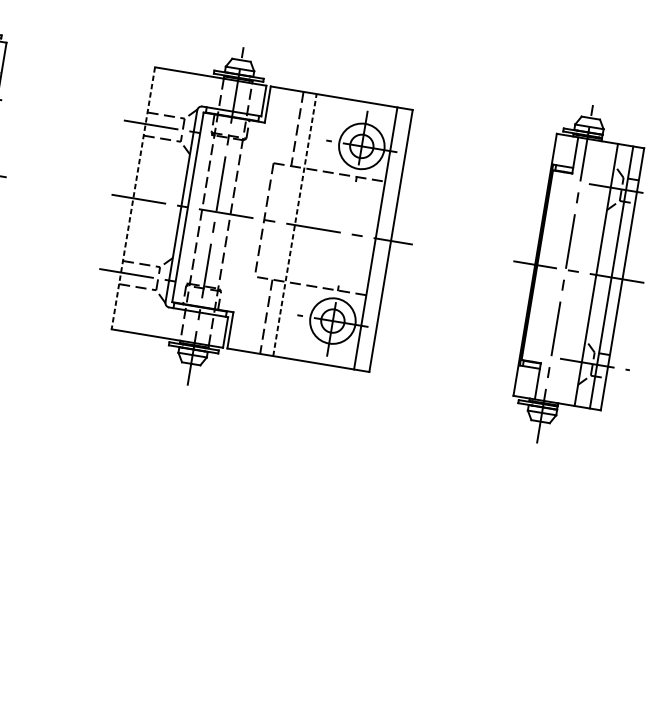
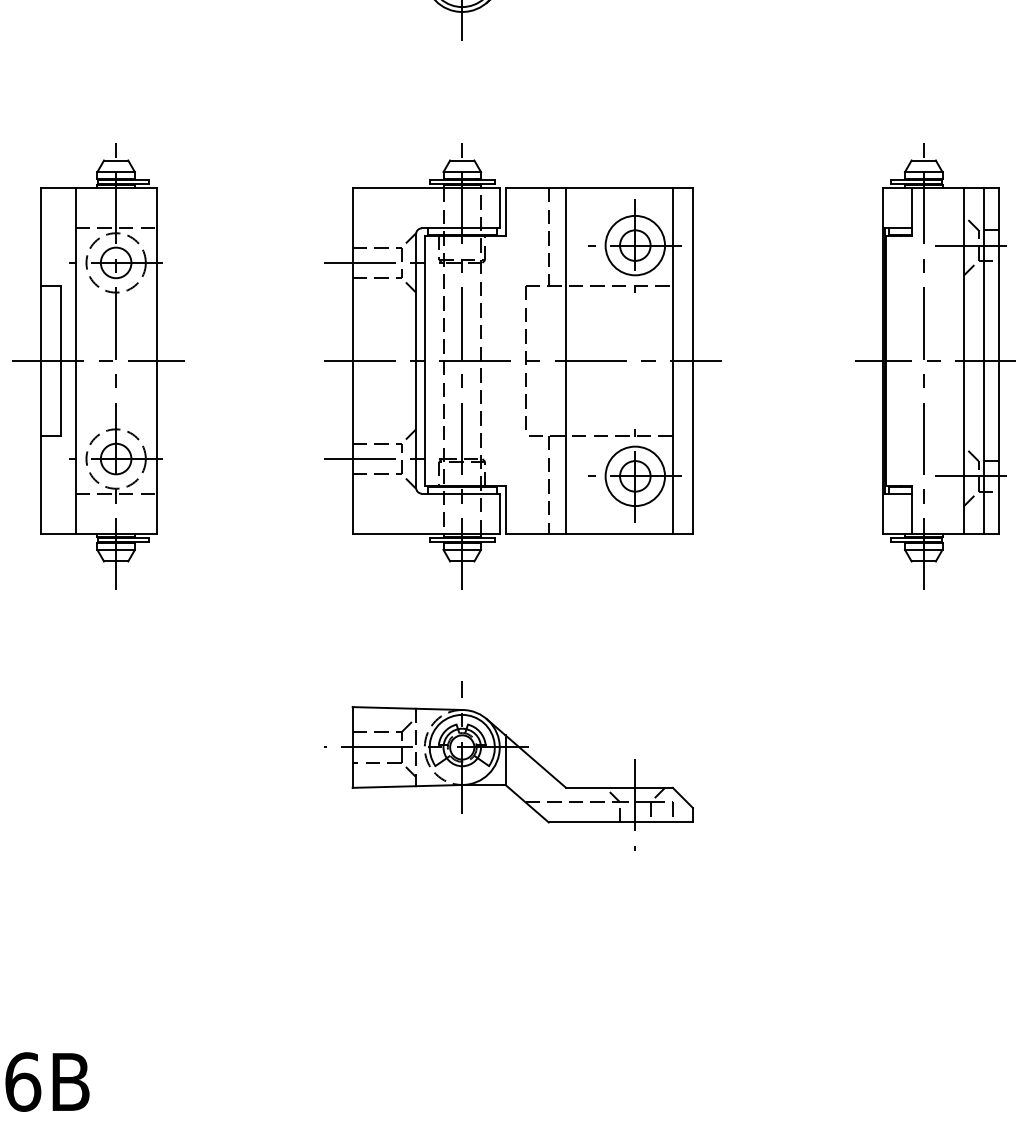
line: (133, 198) -> (352, 361), dashed -> solid
line: (295, 224) -> (566, 360), dashed -> solid
part: (200, 524) -> (508, 765), added

